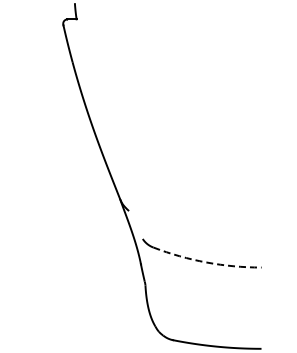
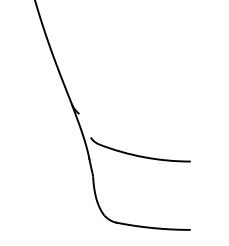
arc: (206, 262) -> (144, 157), dashed -> solid

